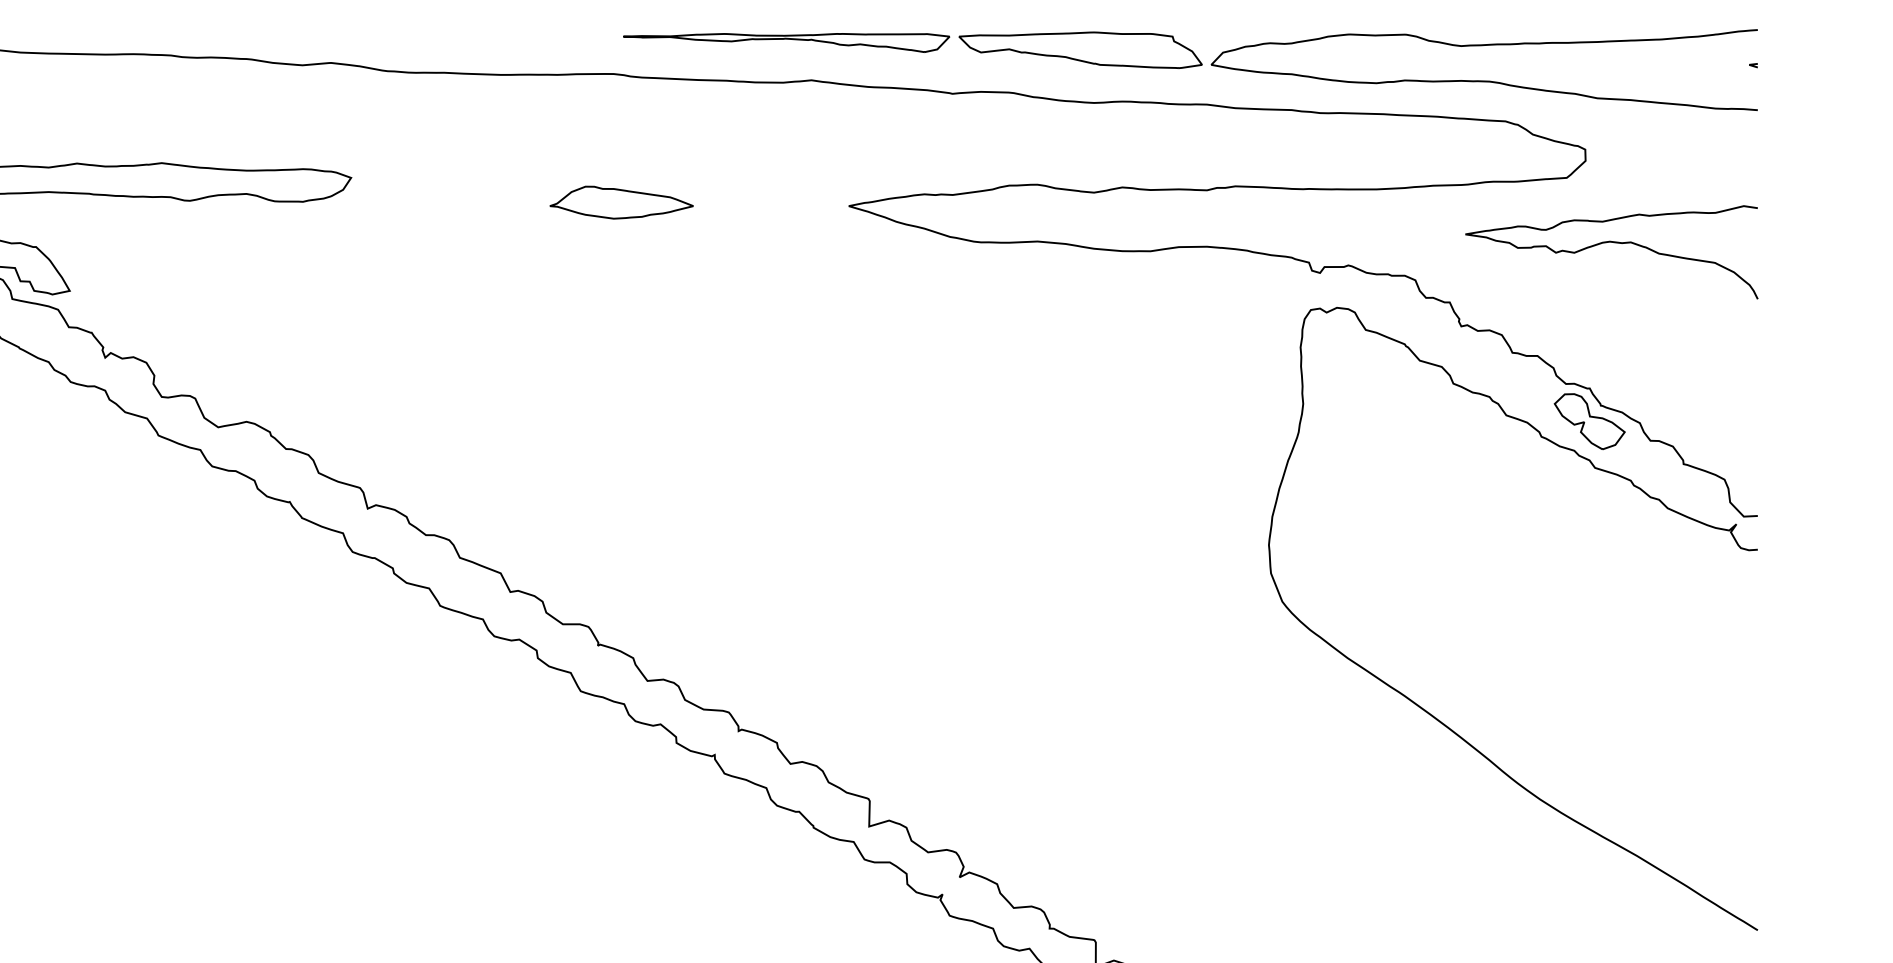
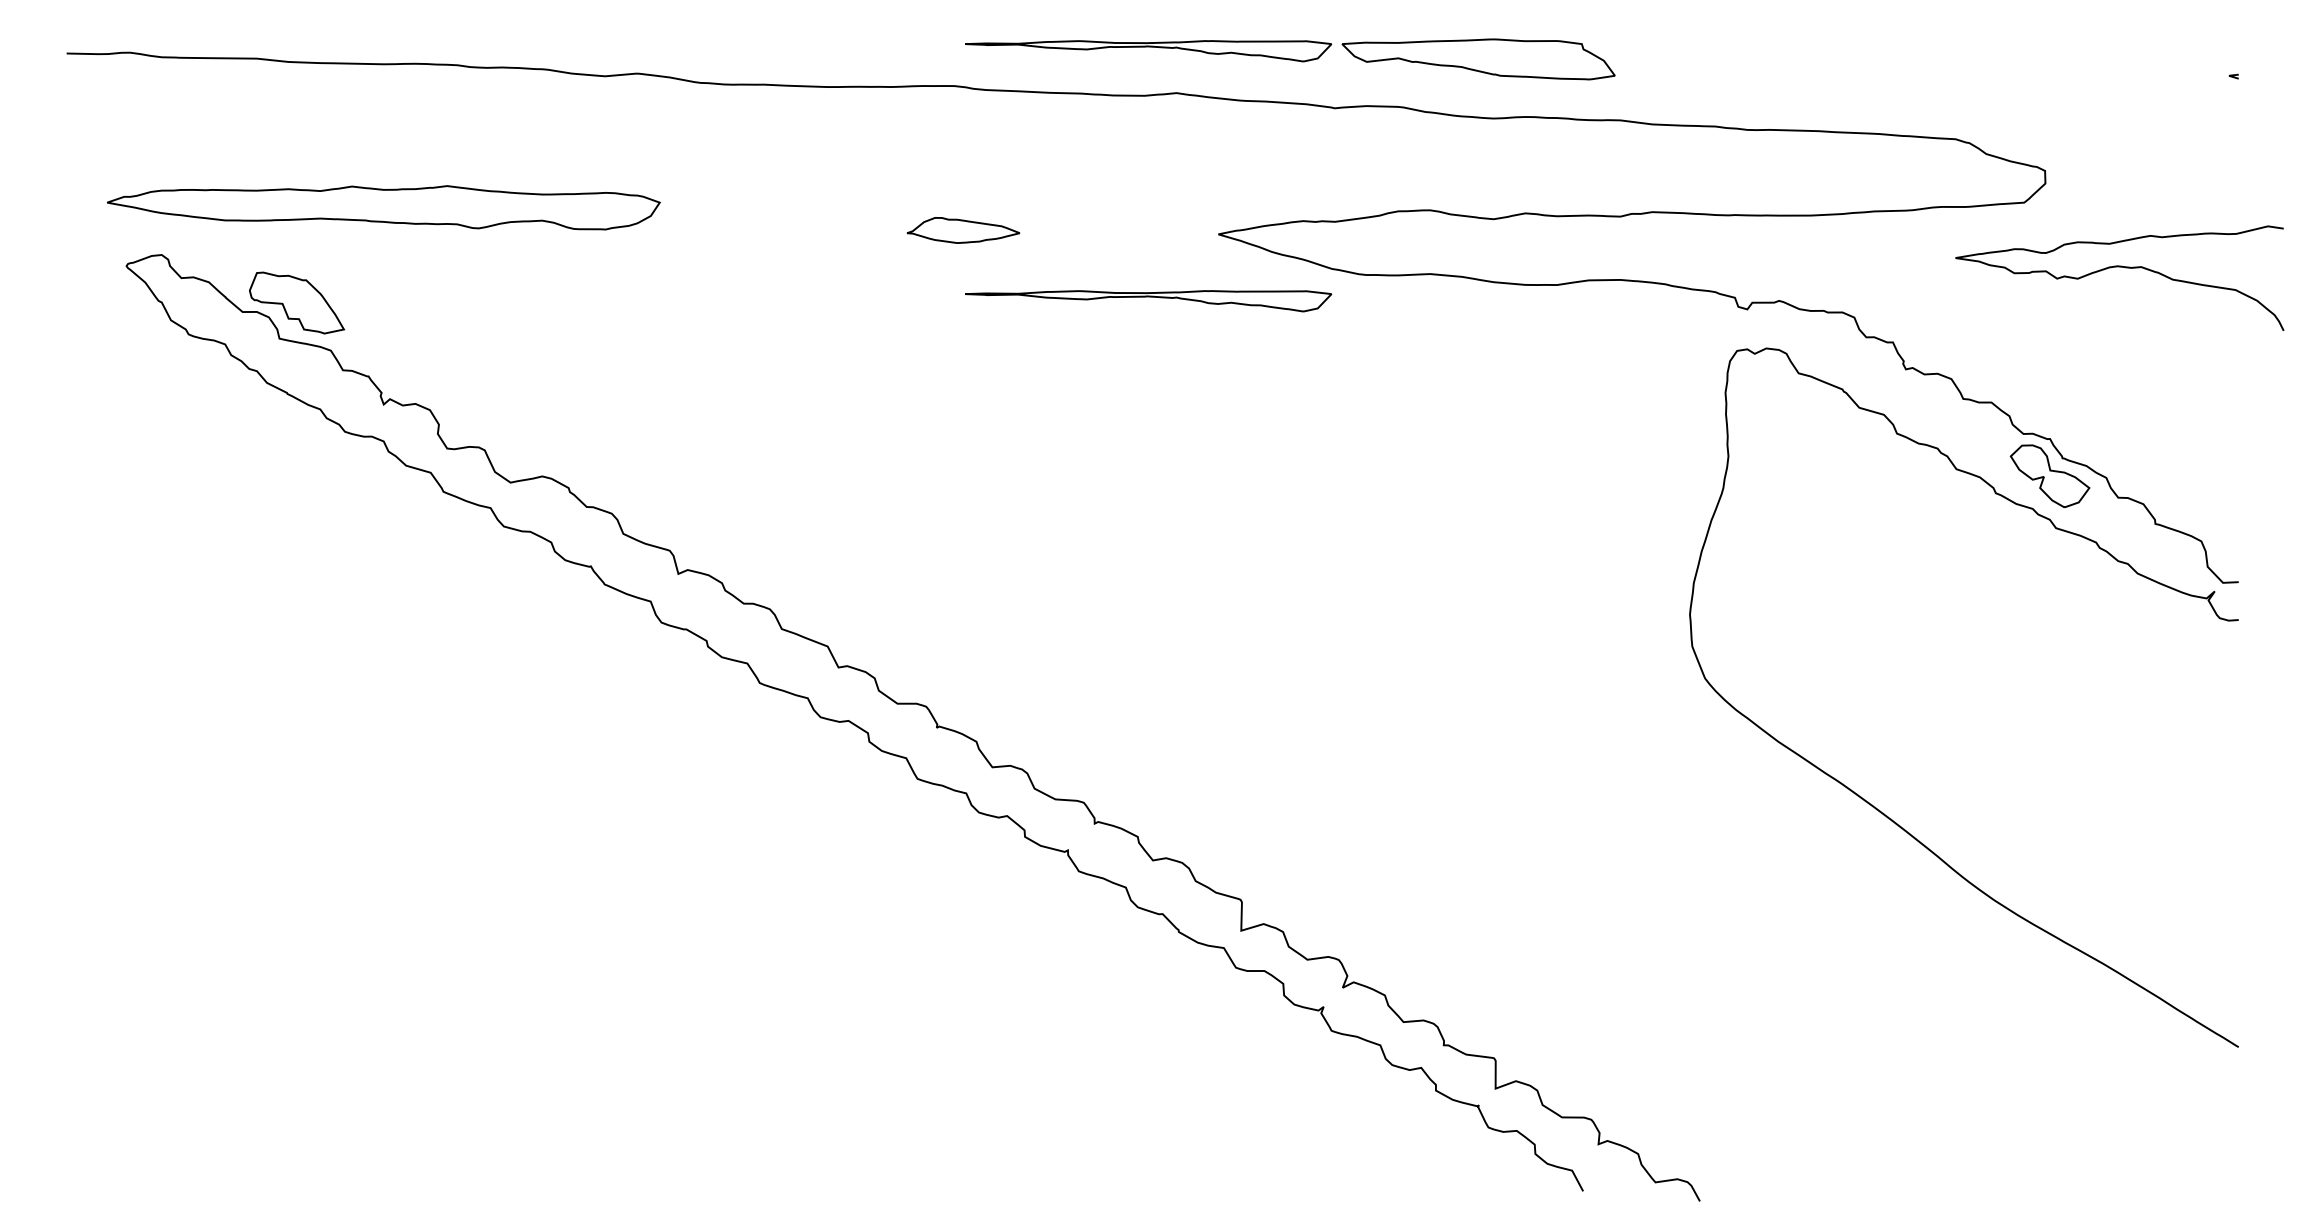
curve: (1484, 80) -> (1931, 93), removed
part: (621, 202) -> (963, 230), size x0.7
curve: (1611, 242) -> (2119, 267), moved
part: (786, 265) -> (1148, 301), added

